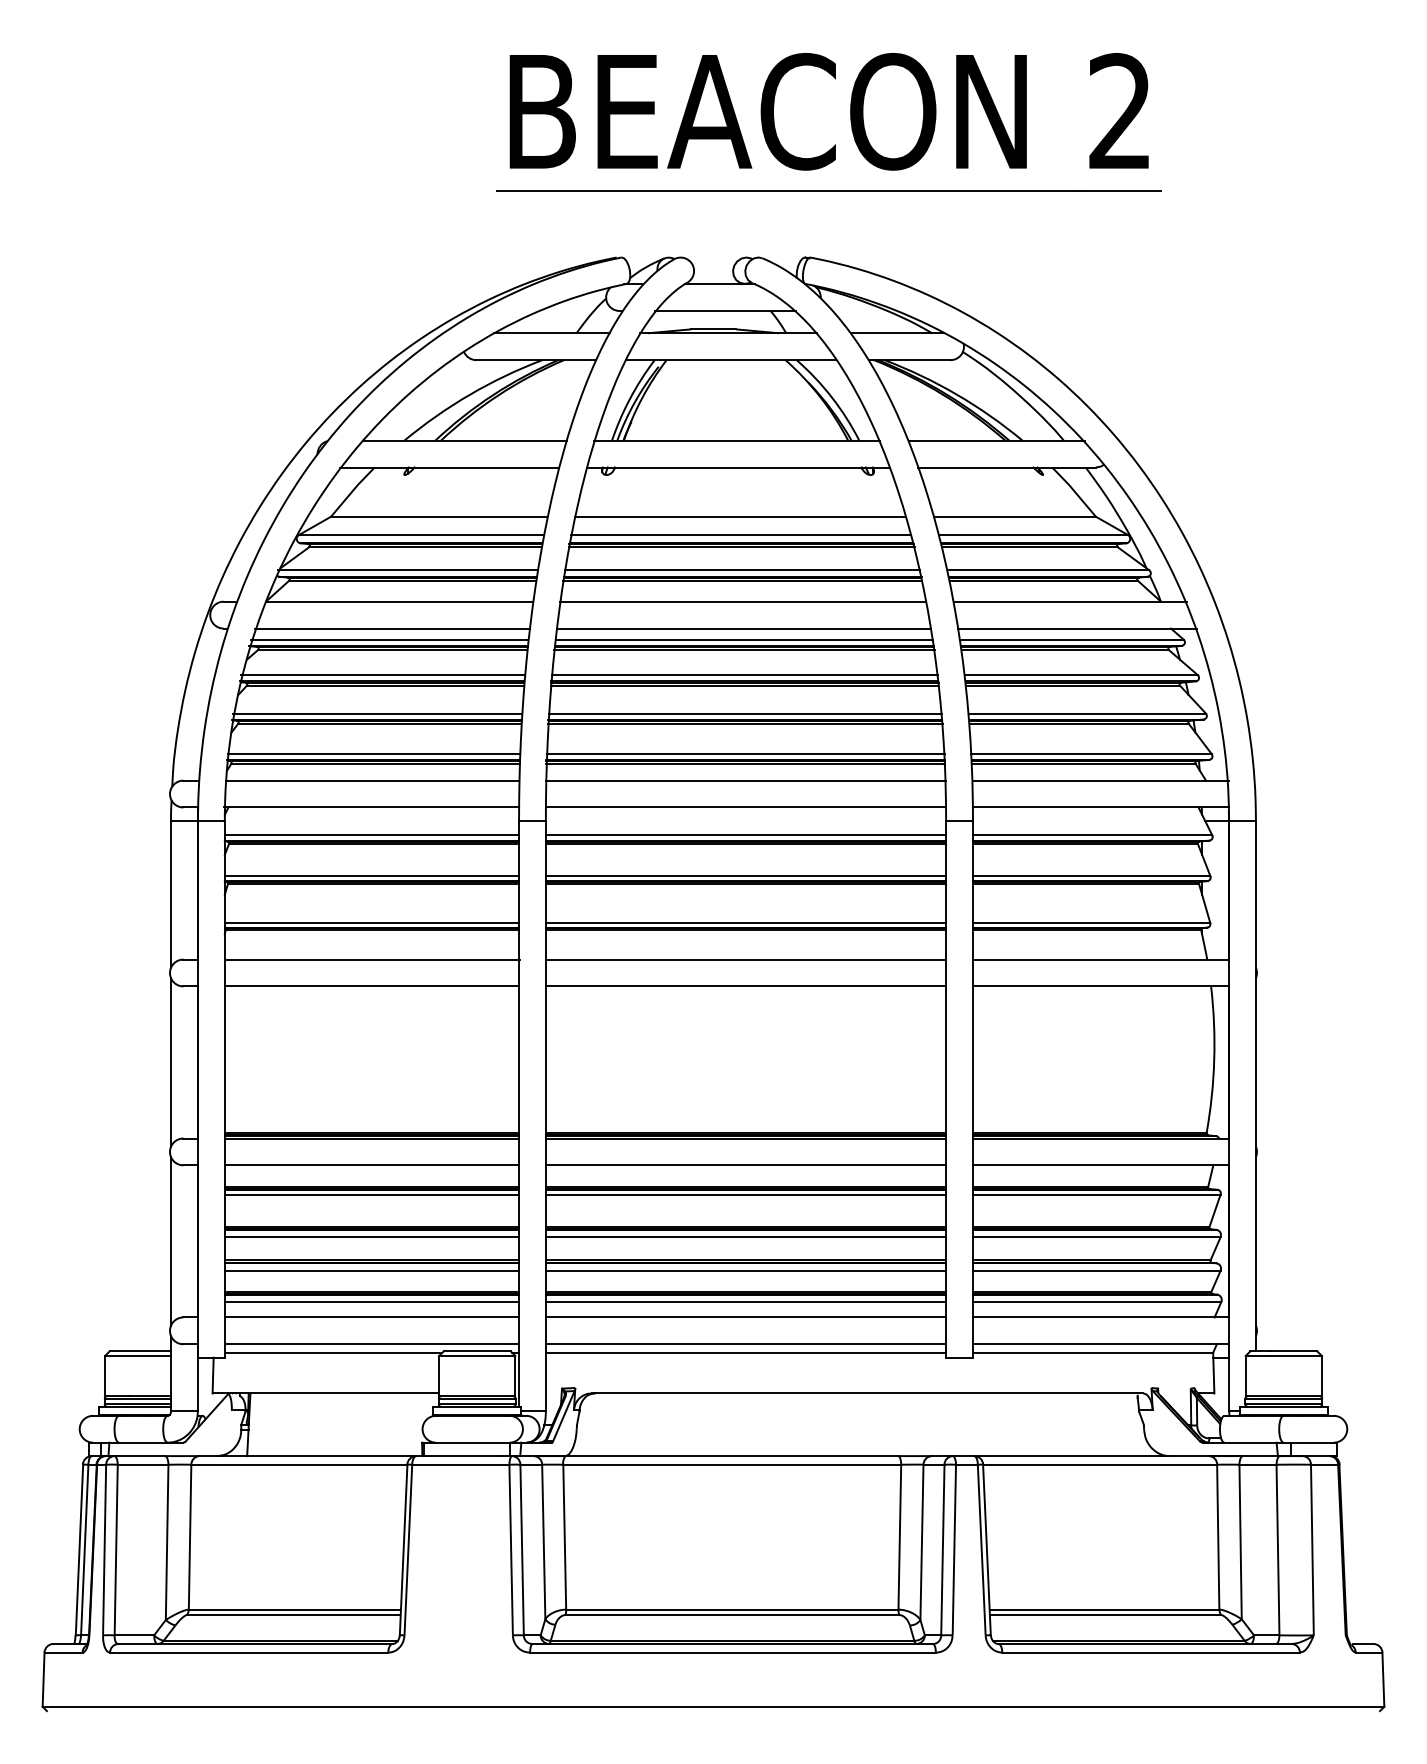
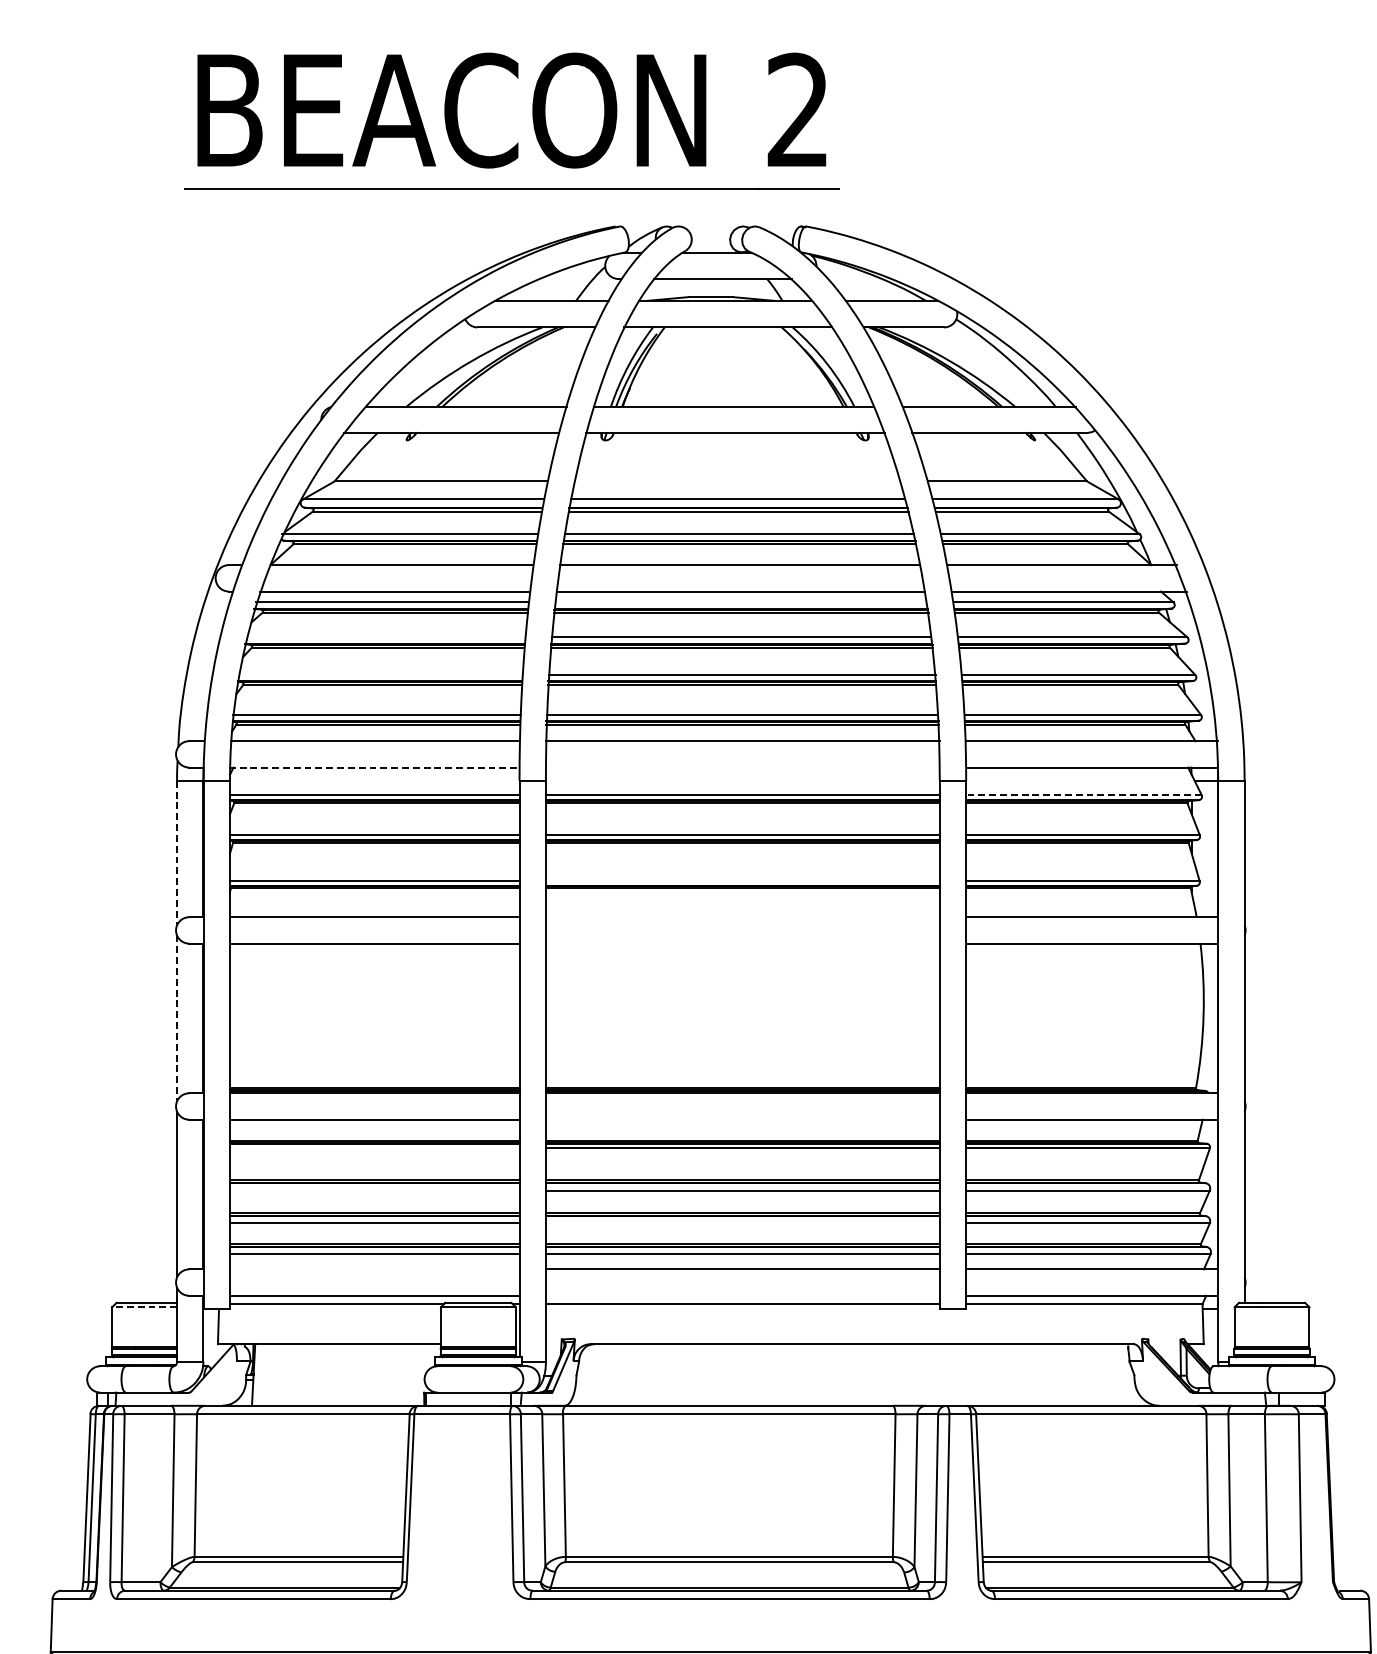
part: (850, 122) -> (532, 121), moved
line: (740, 516) -> (737, 481), removed
line: (743, 639) -> (740, 602), removed
line: (382, 675) -> (385, 637), removed
line: (377, 713) -> (380, 675), removed
line: (371, 807) -> (374, 767), solid -> dashed
line: (745, 807) -> (742, 767), removed
line: (1092, 835) -> (1083, 795), solid -> dashed
line: (171, 894) -> (177, 853), solid -> dashed
line: (745, 923) -> (742, 881), removed
line: (745, 959) -> (742, 917), removed
line: (745, 986) -> (742, 943), removed
line: (171, 1062) -> (177, 1018), solid -> dashed
line: (745, 1165) -> (742, 1119), removed
line: (371, 1194) -> (374, 1148), removed
line: (371, 1237) -> (374, 1190), removed
line: (745, 1270) -> (742, 1223), removed
line: (371, 1317) -> (374, 1269), removed
line: (745, 1344) -> (742, 1296), removed
line: (138, 1355) -> (145, 1306), solid -> dashed

